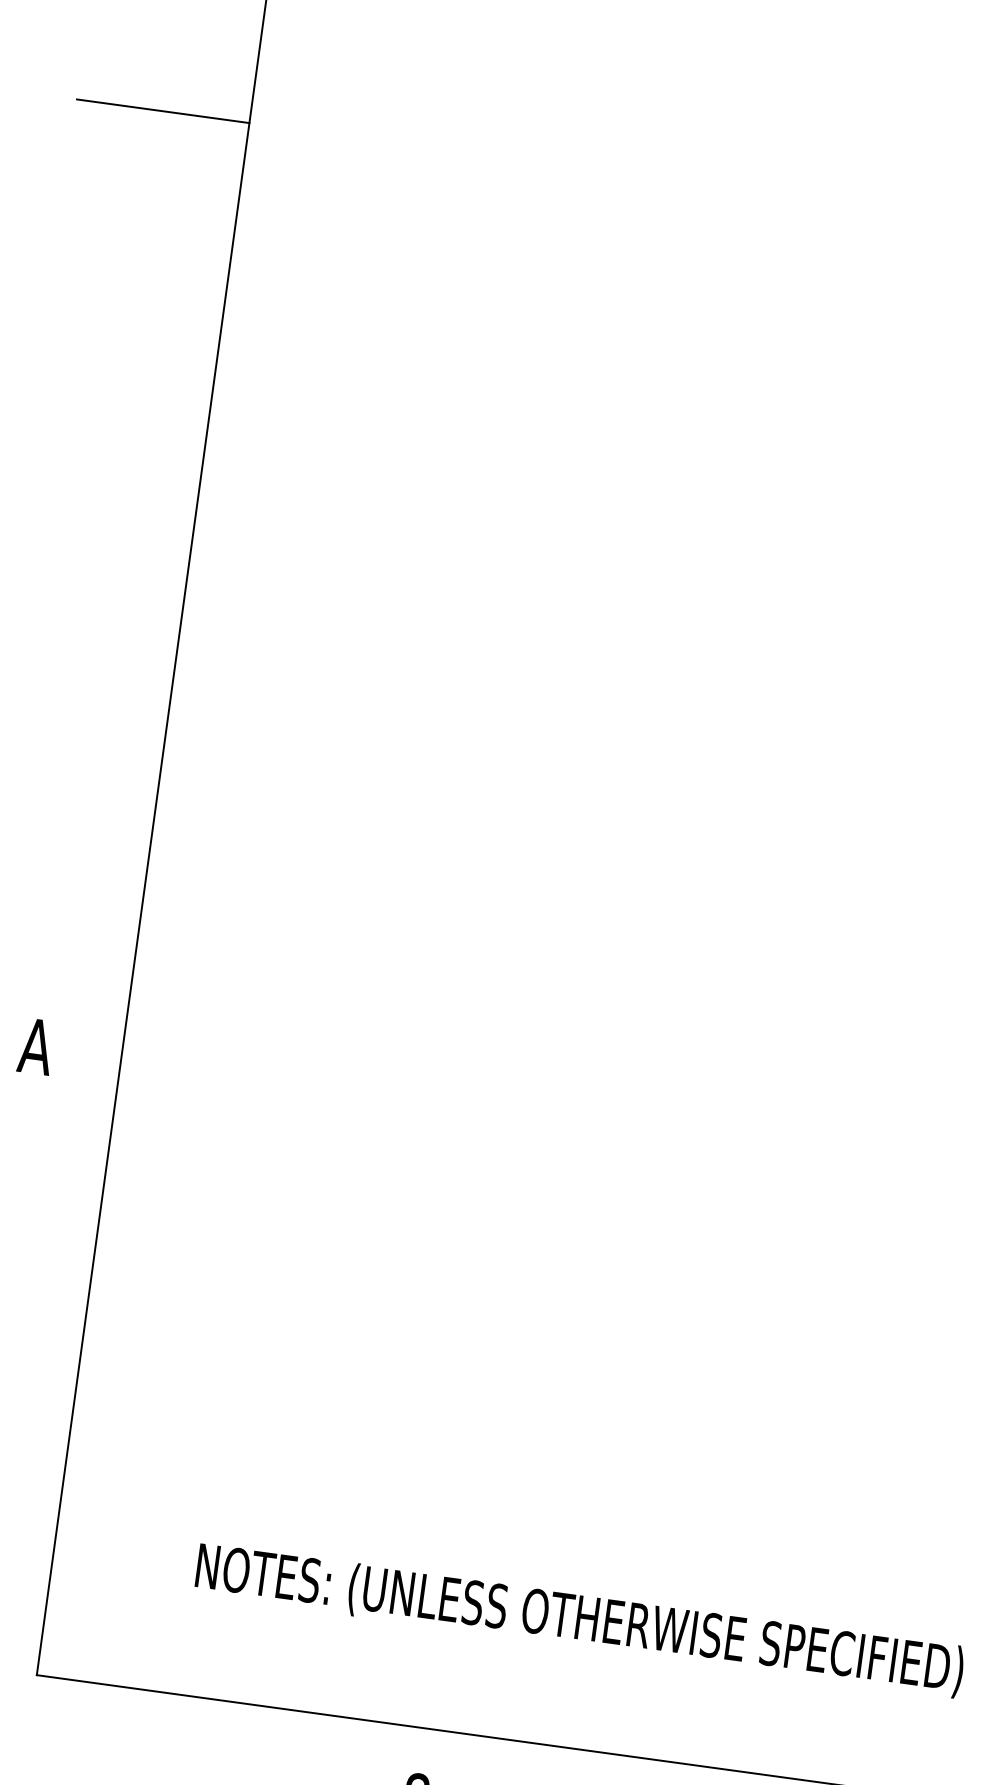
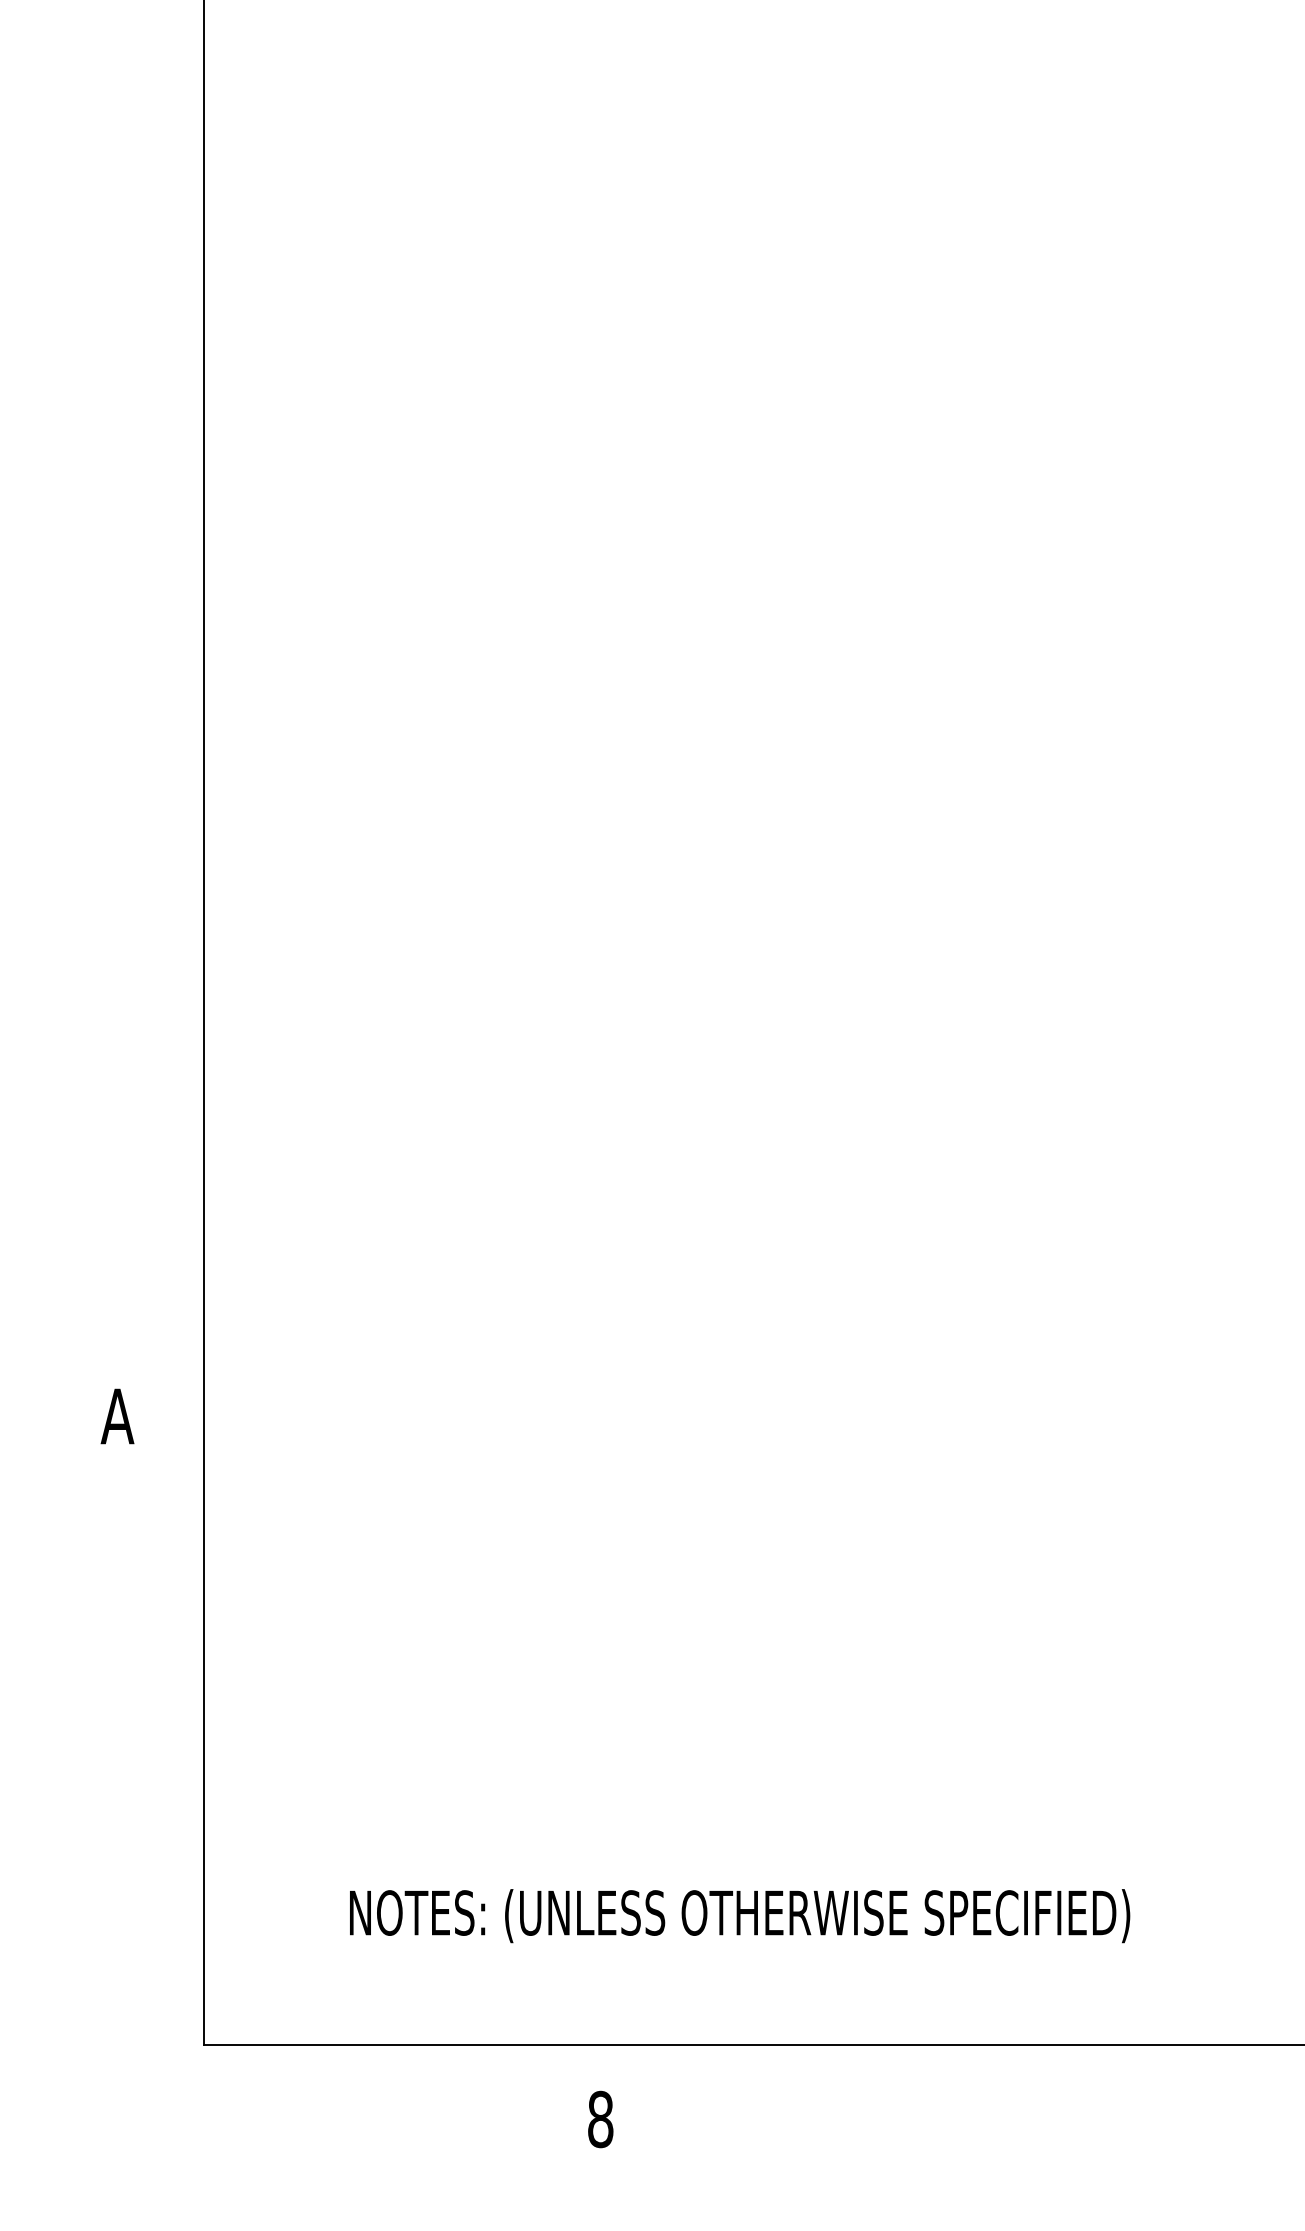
line: (163, 111) -> (116, 463), removed

